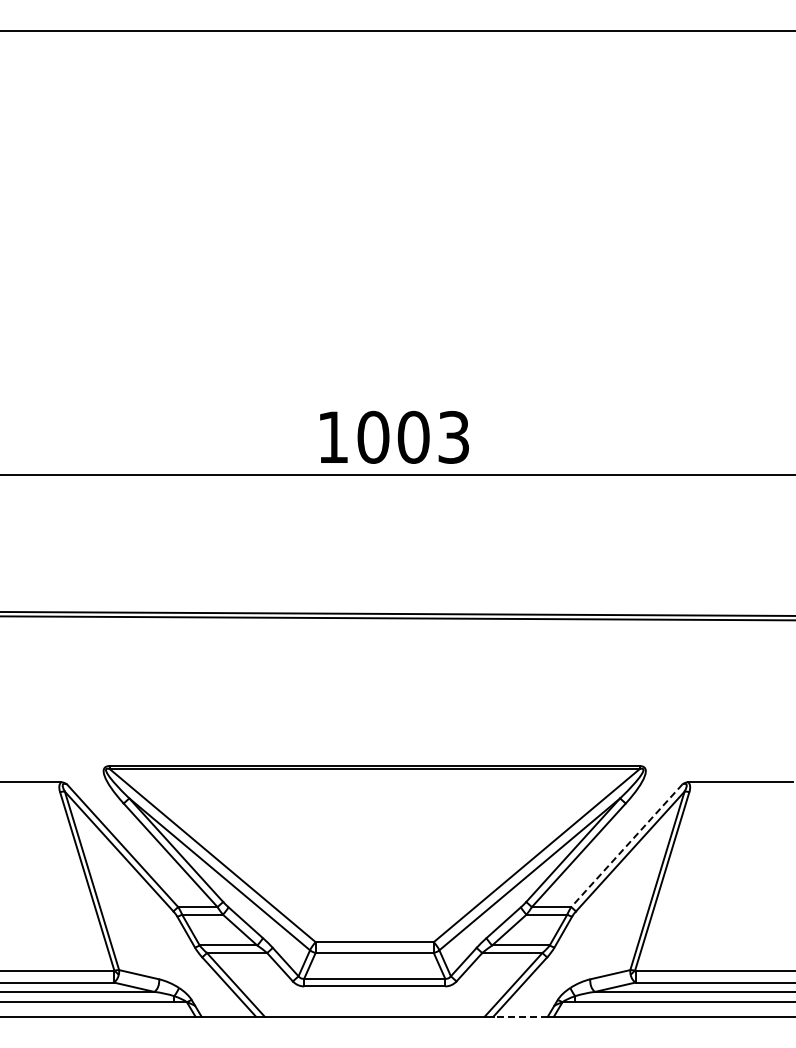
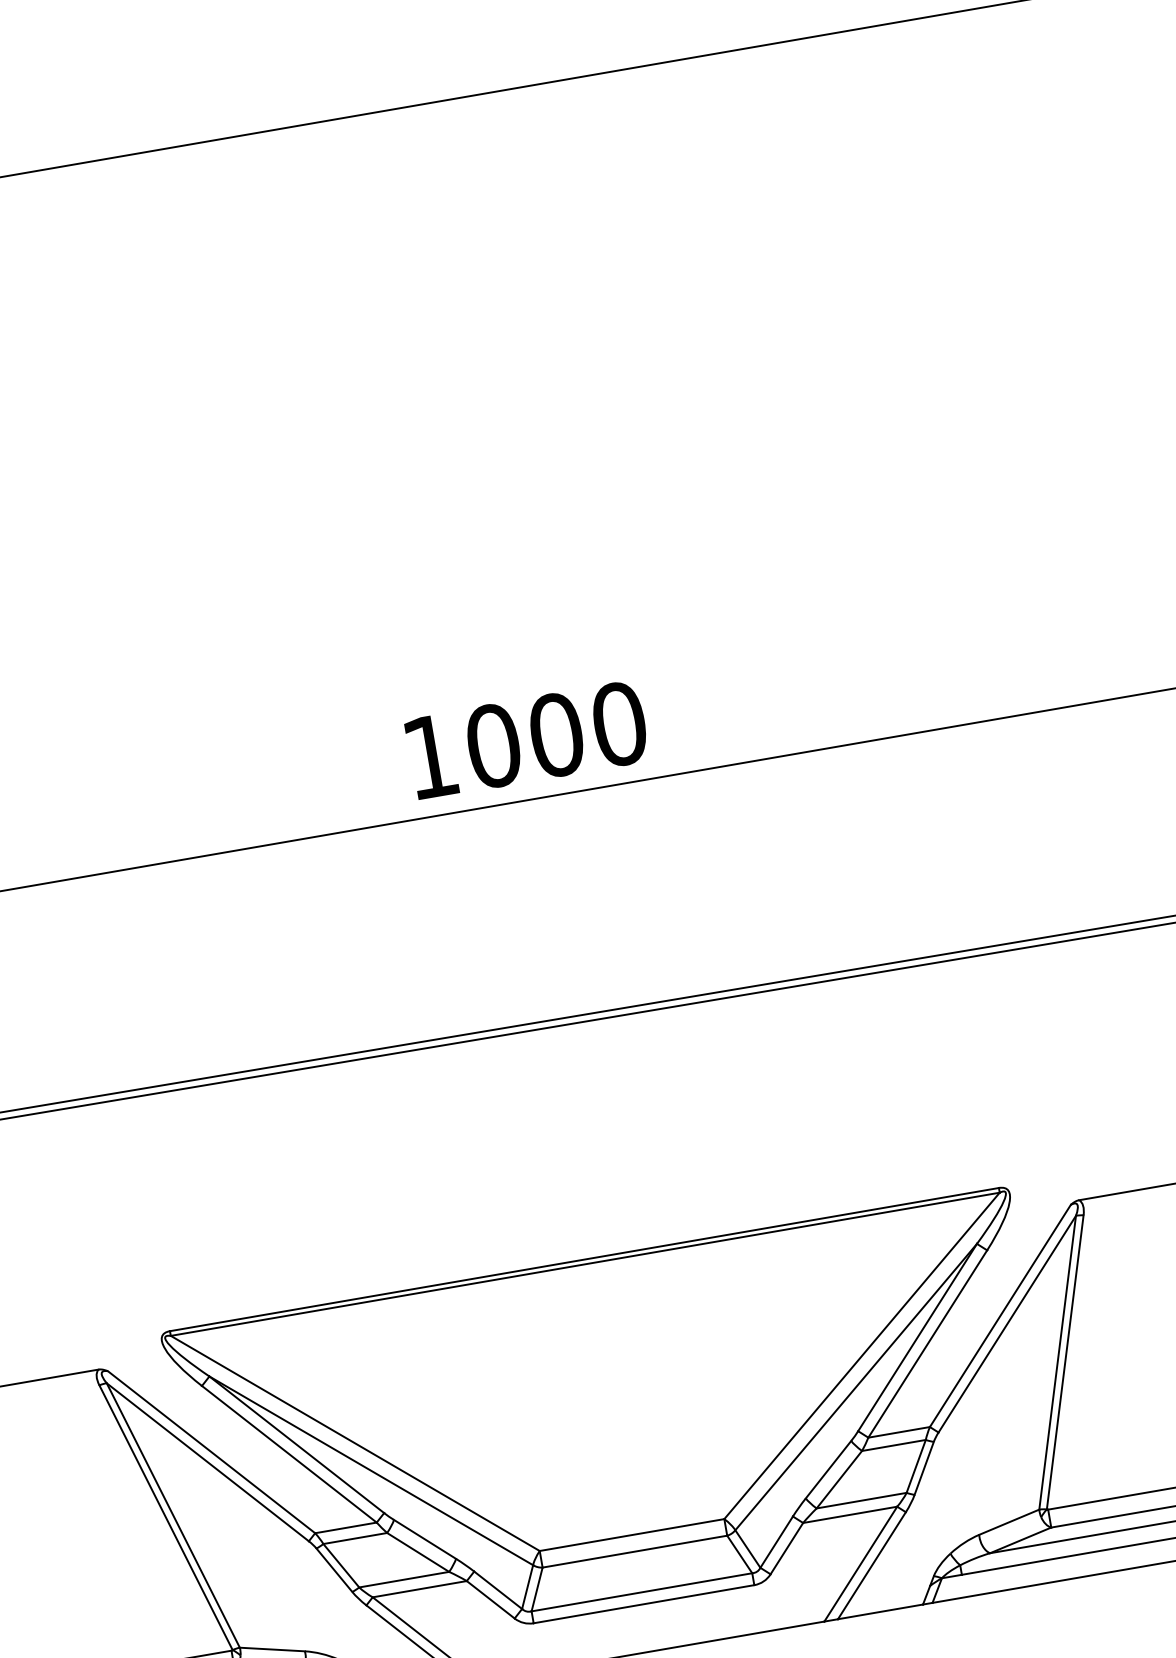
text: (453, 436) -> (618, 722), 1003 -> 1000
line: (626, 845) -> (999, 1315), dashed -> solid
line: (520, 1016) -> (880, 1611), dashed -> solid

